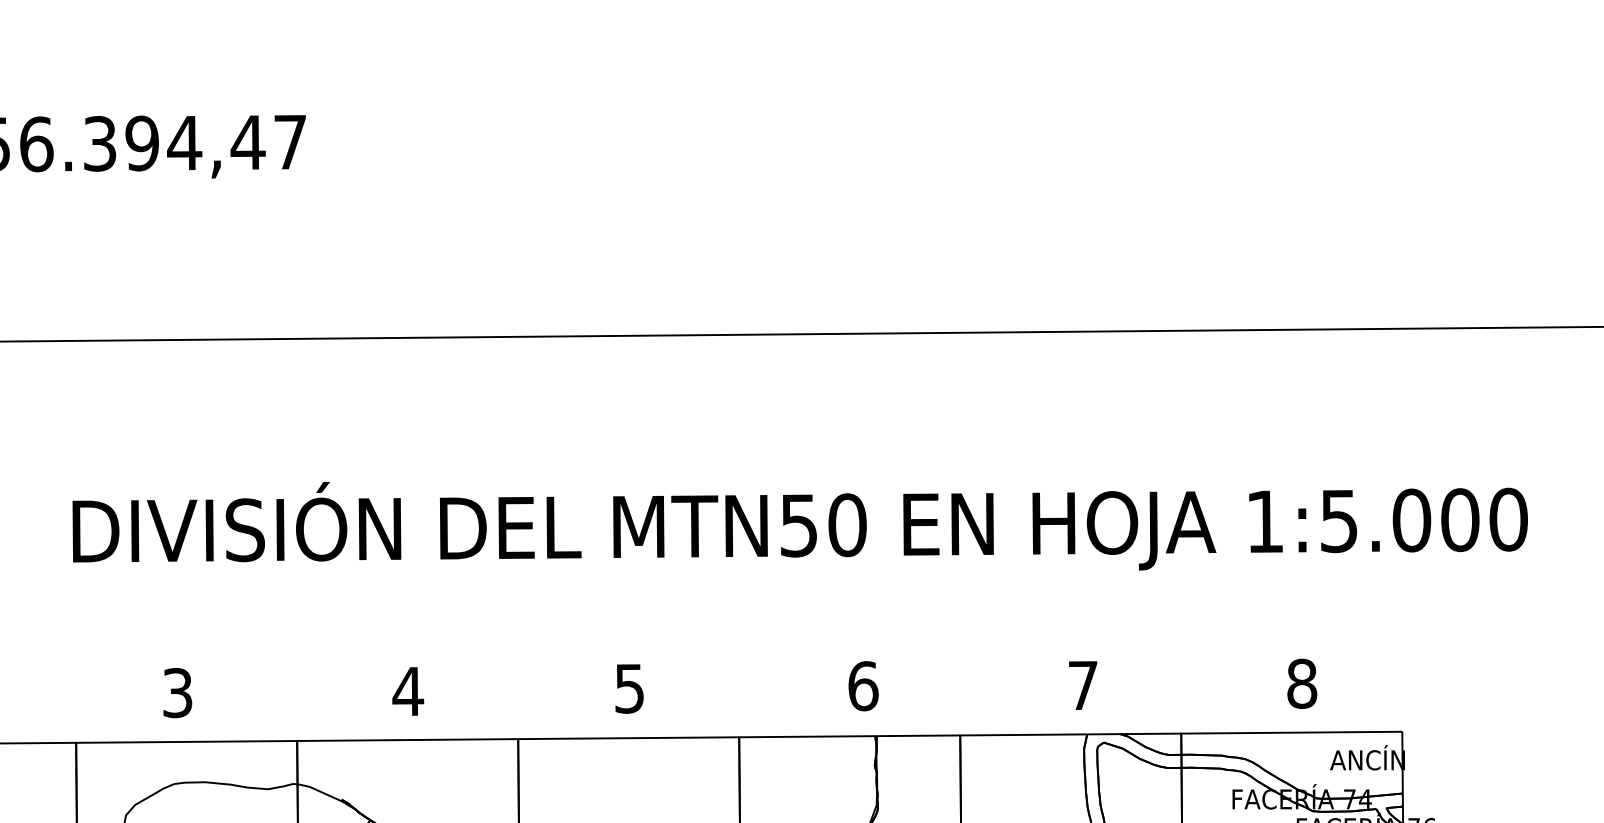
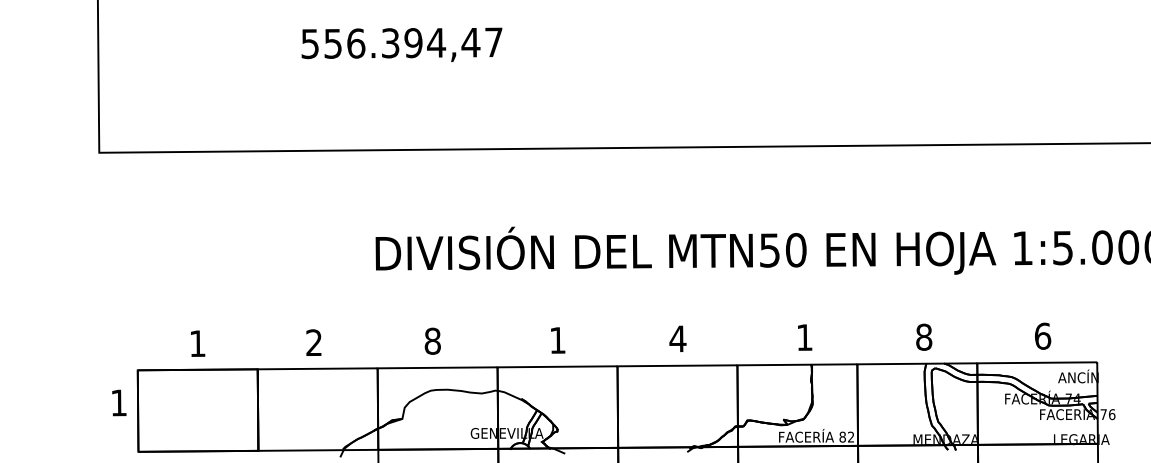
text: (1303, 682) -> (1043, 335), 8 -> 6
text: (1083, 684) -> (924, 336), 7 -> 8
text: (862, 686) -> (804, 337), 6 -> 1
text: (628, 687) -> (677, 338), 5 -> 4
text: (177, 691) -> (432, 340), 3 -> 8
text: (407, 691) -> (557, 340), 4 -> 1

